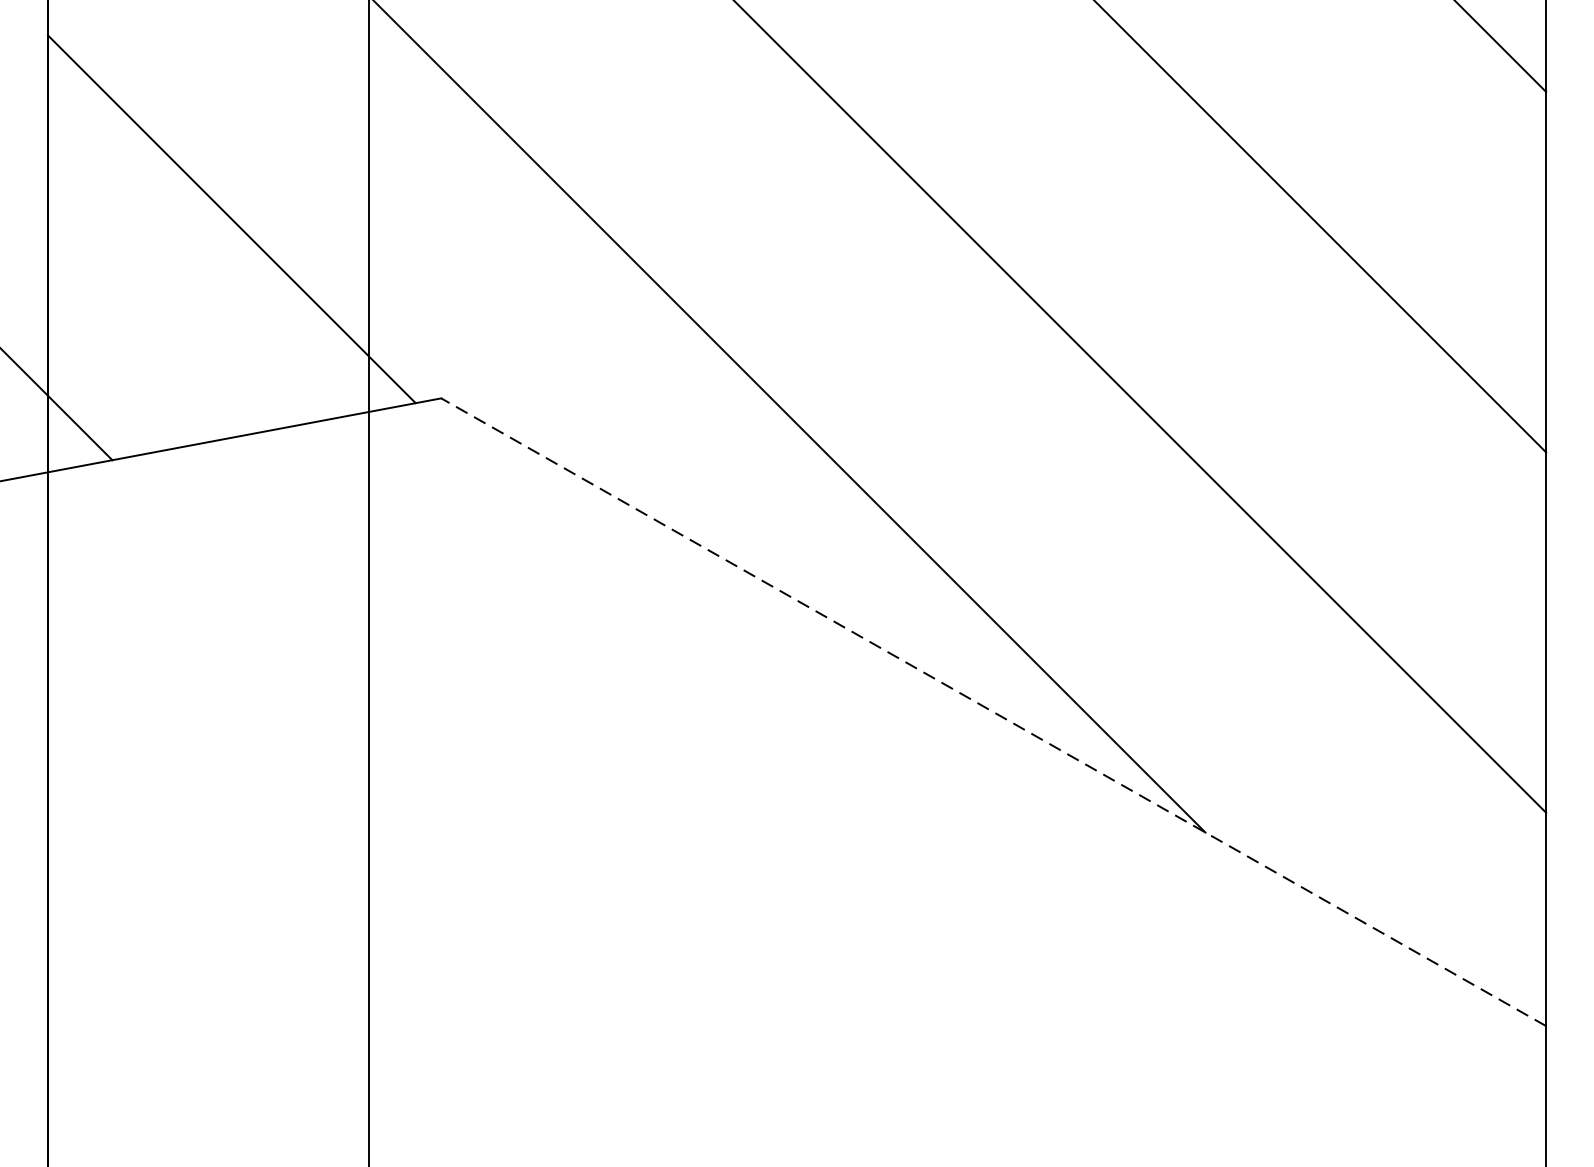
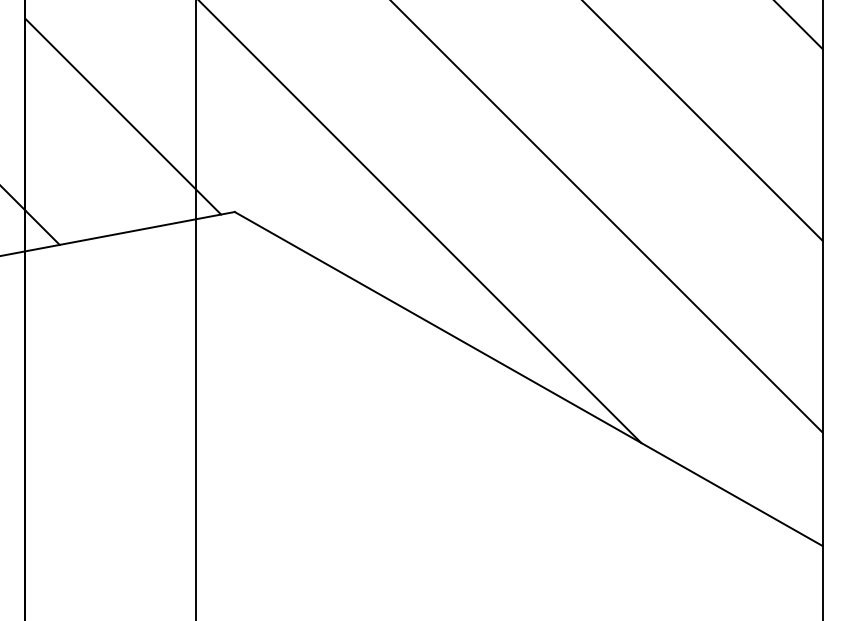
line: (993, 711) -> (528, 378), dashed -> solid

